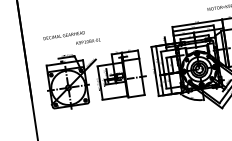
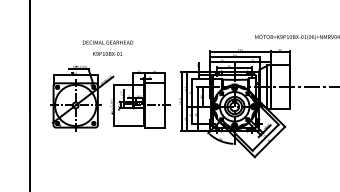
text: (63, 35) -> (107, 42), moved

